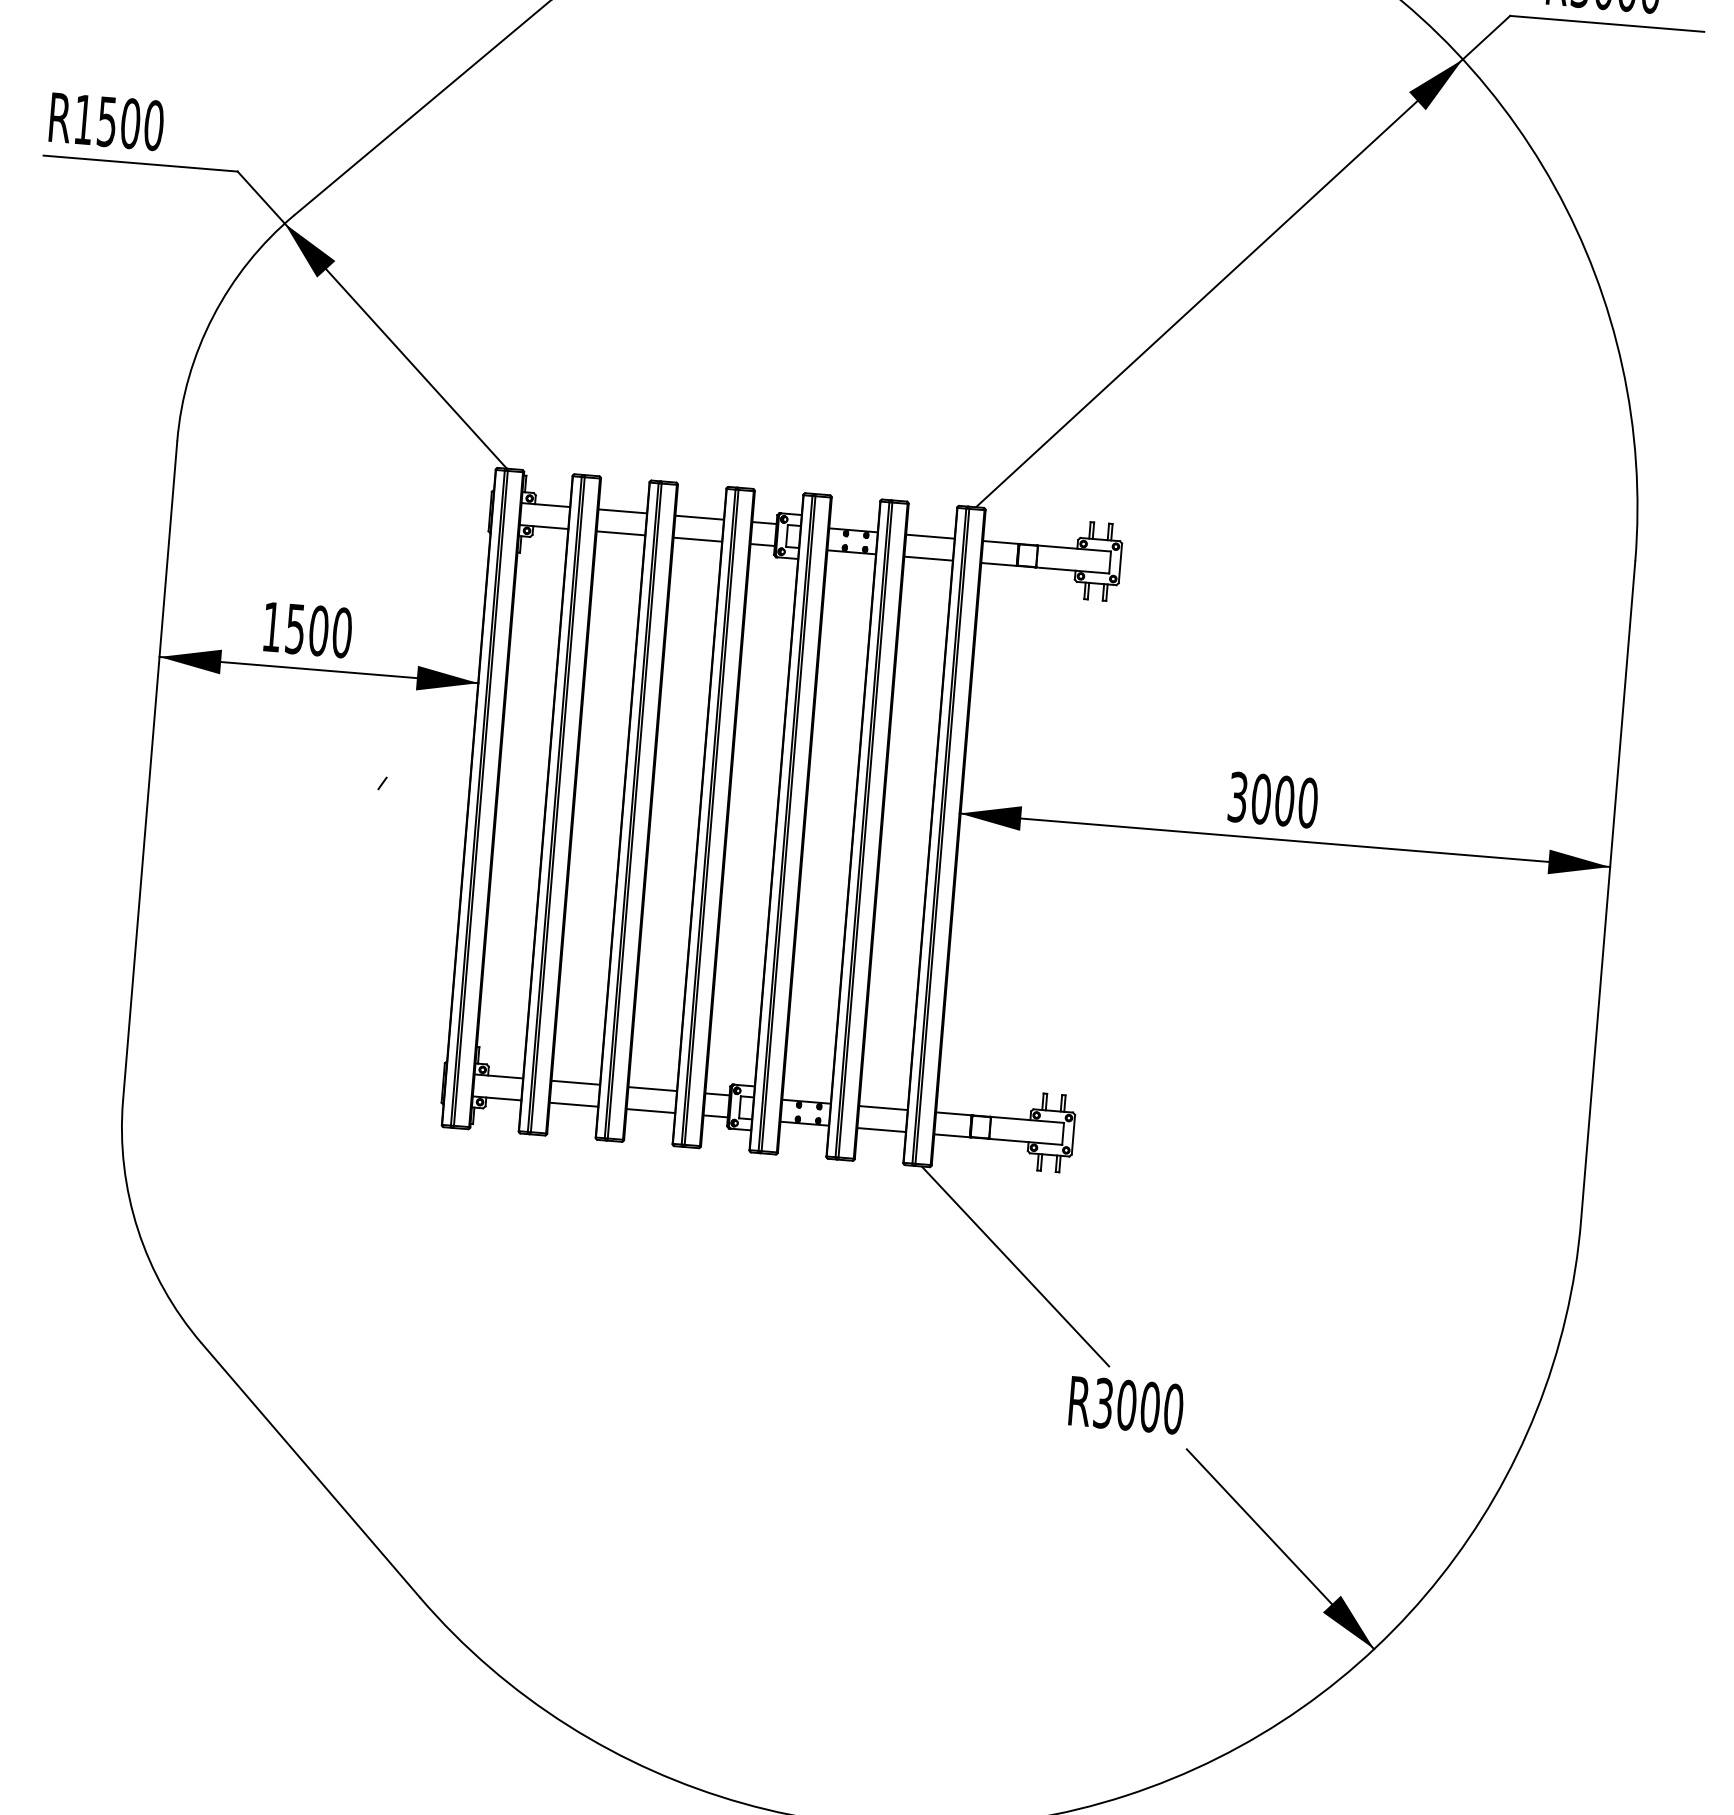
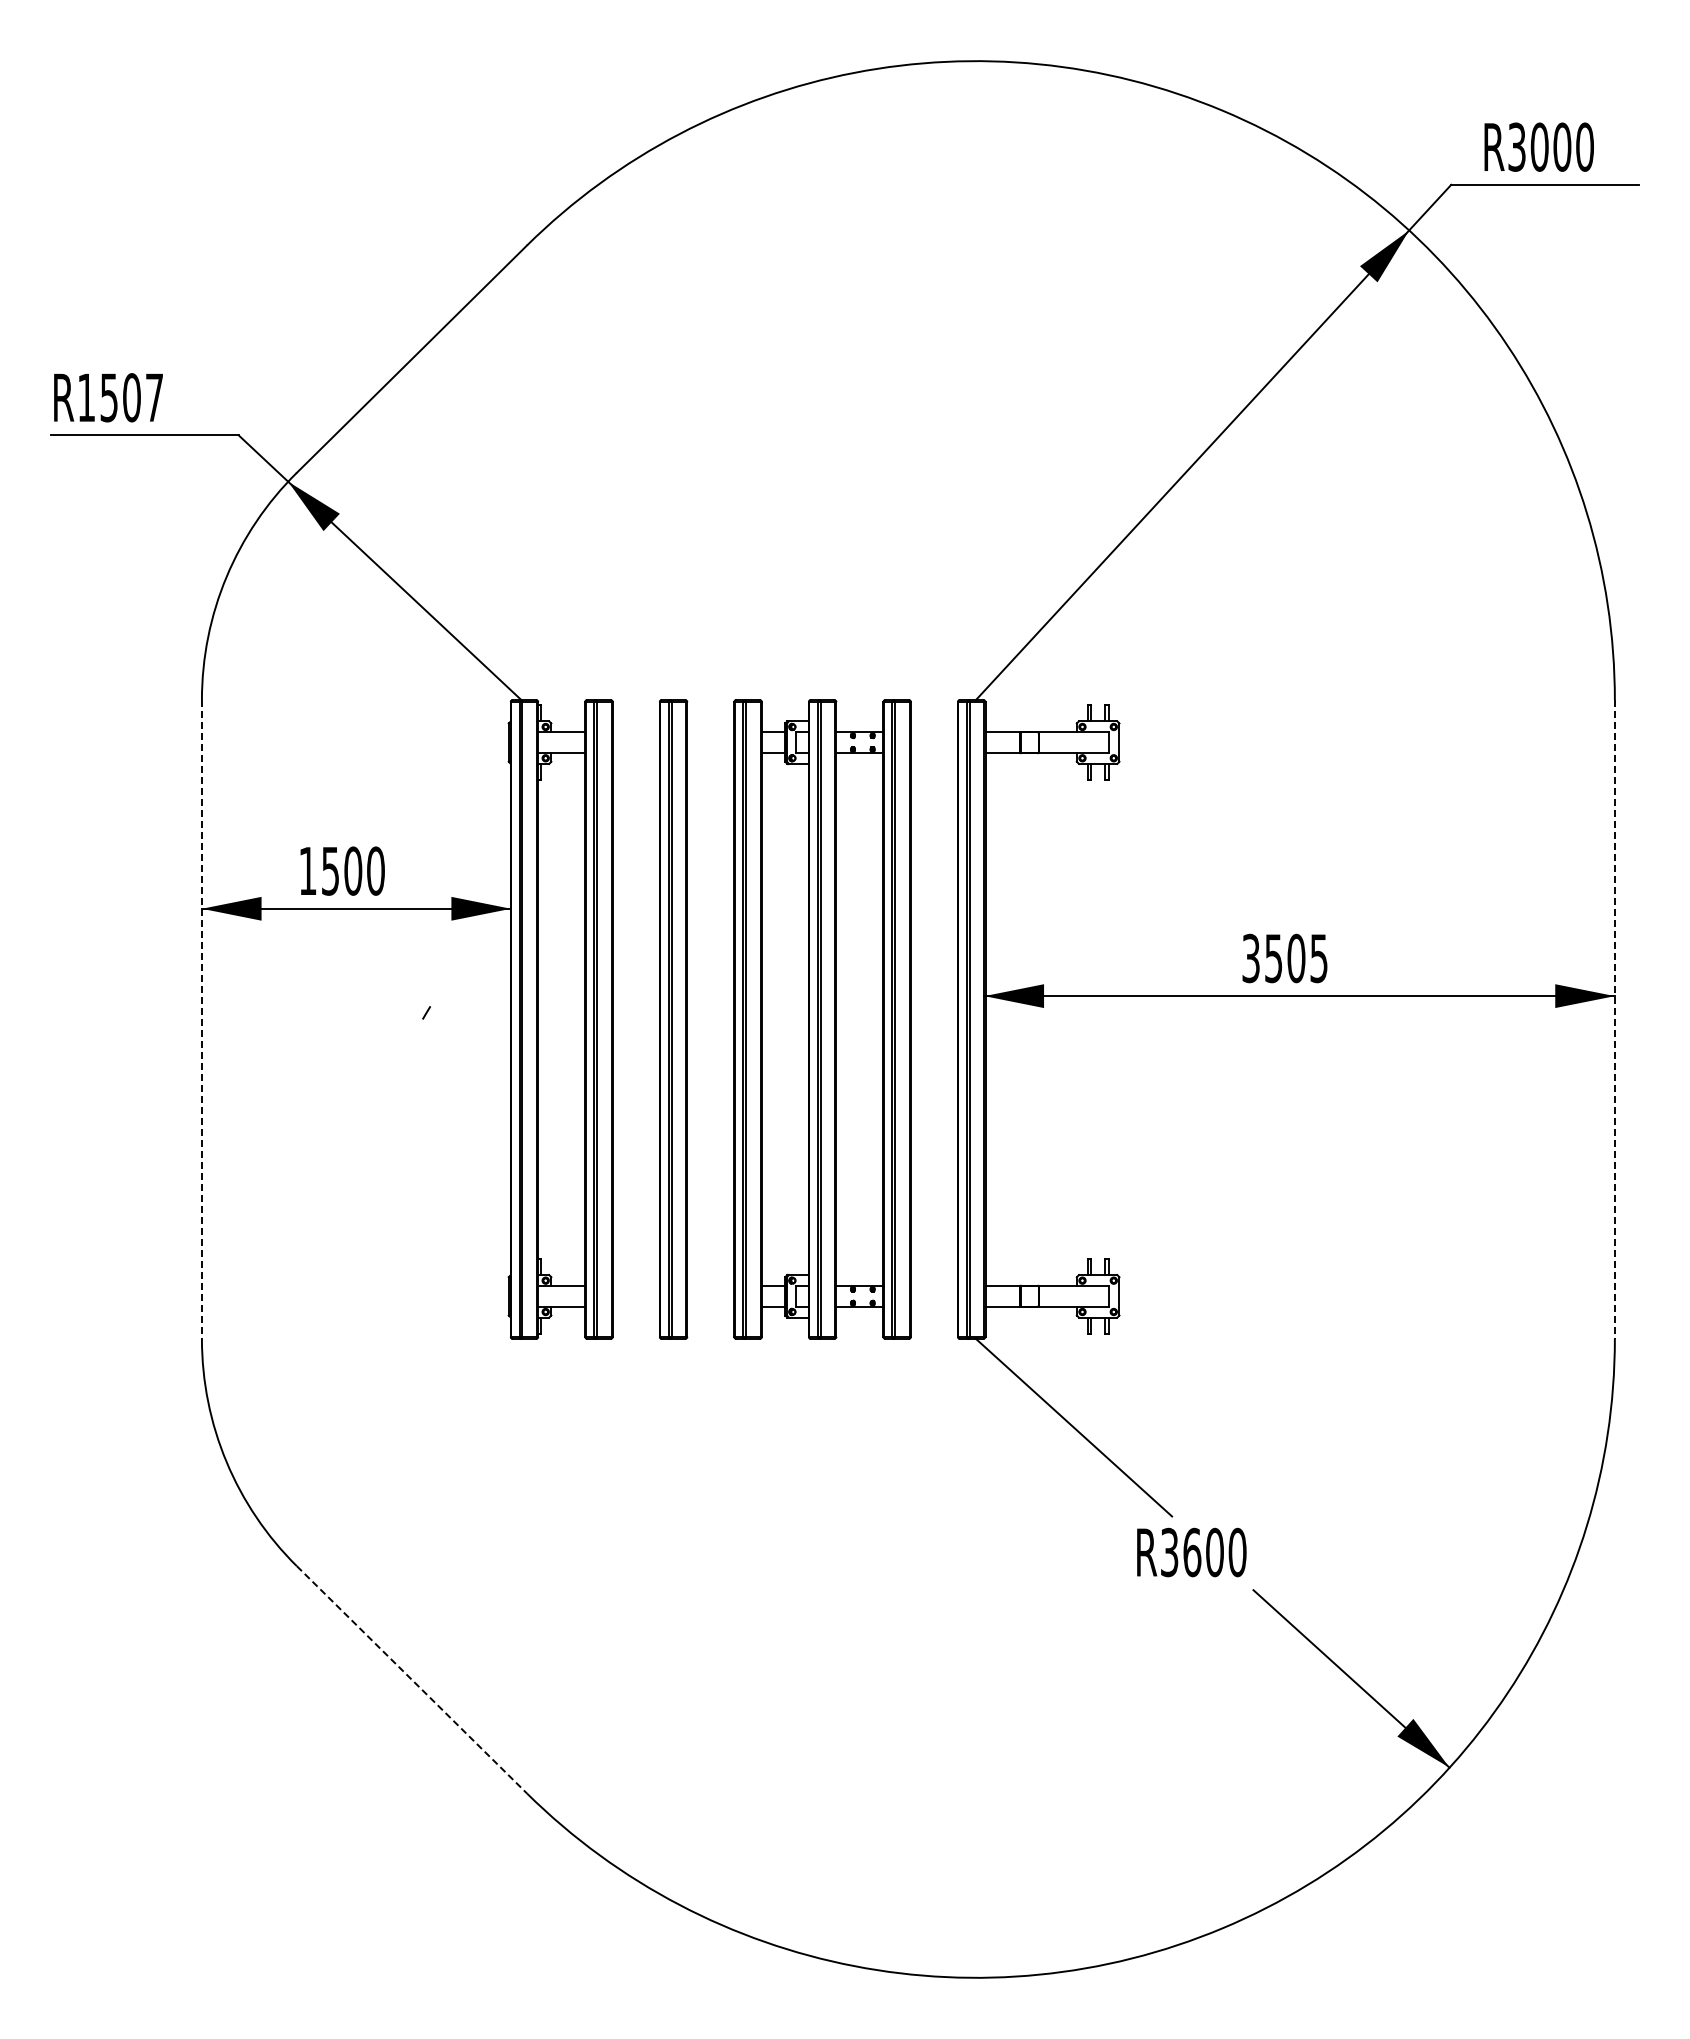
text: (153, 125) -> (154, 397), R1500 -> R1507
line: (621, 511) -> (635, 732), removed
line: (699, 518) -> (710, 732), removed
line: (620, 533) -> (635, 753), removed
line: (929, 537) -> (933, 732), removed
line: (697, 539) -> (710, 753), removed
line: (927, 558) -> (933, 753), removed
line: (149, 771) -> (201, 1019), solid -> dashed
text: (1284, 801) -> (1296, 958), 3000 -> 3505
line: (1607, 891) -> (1614, 1019), solid -> dashed
line: (574, 1082) -> (635, 1285), removed
line: (652, 1088) -> (710, 1285), removed
line: (573, 1104) -> (635, 1306), removed
line: (882, 1107) -> (933, 1285), removed
line: (650, 1110) -> (710, 1306), removed
line: (880, 1129) -> (933, 1306), removed
text: (1127, 1405) -> (1192, 1552), R3000 -> R3600
line: (310, 1470) -> (411, 1679), solid -> dashed

